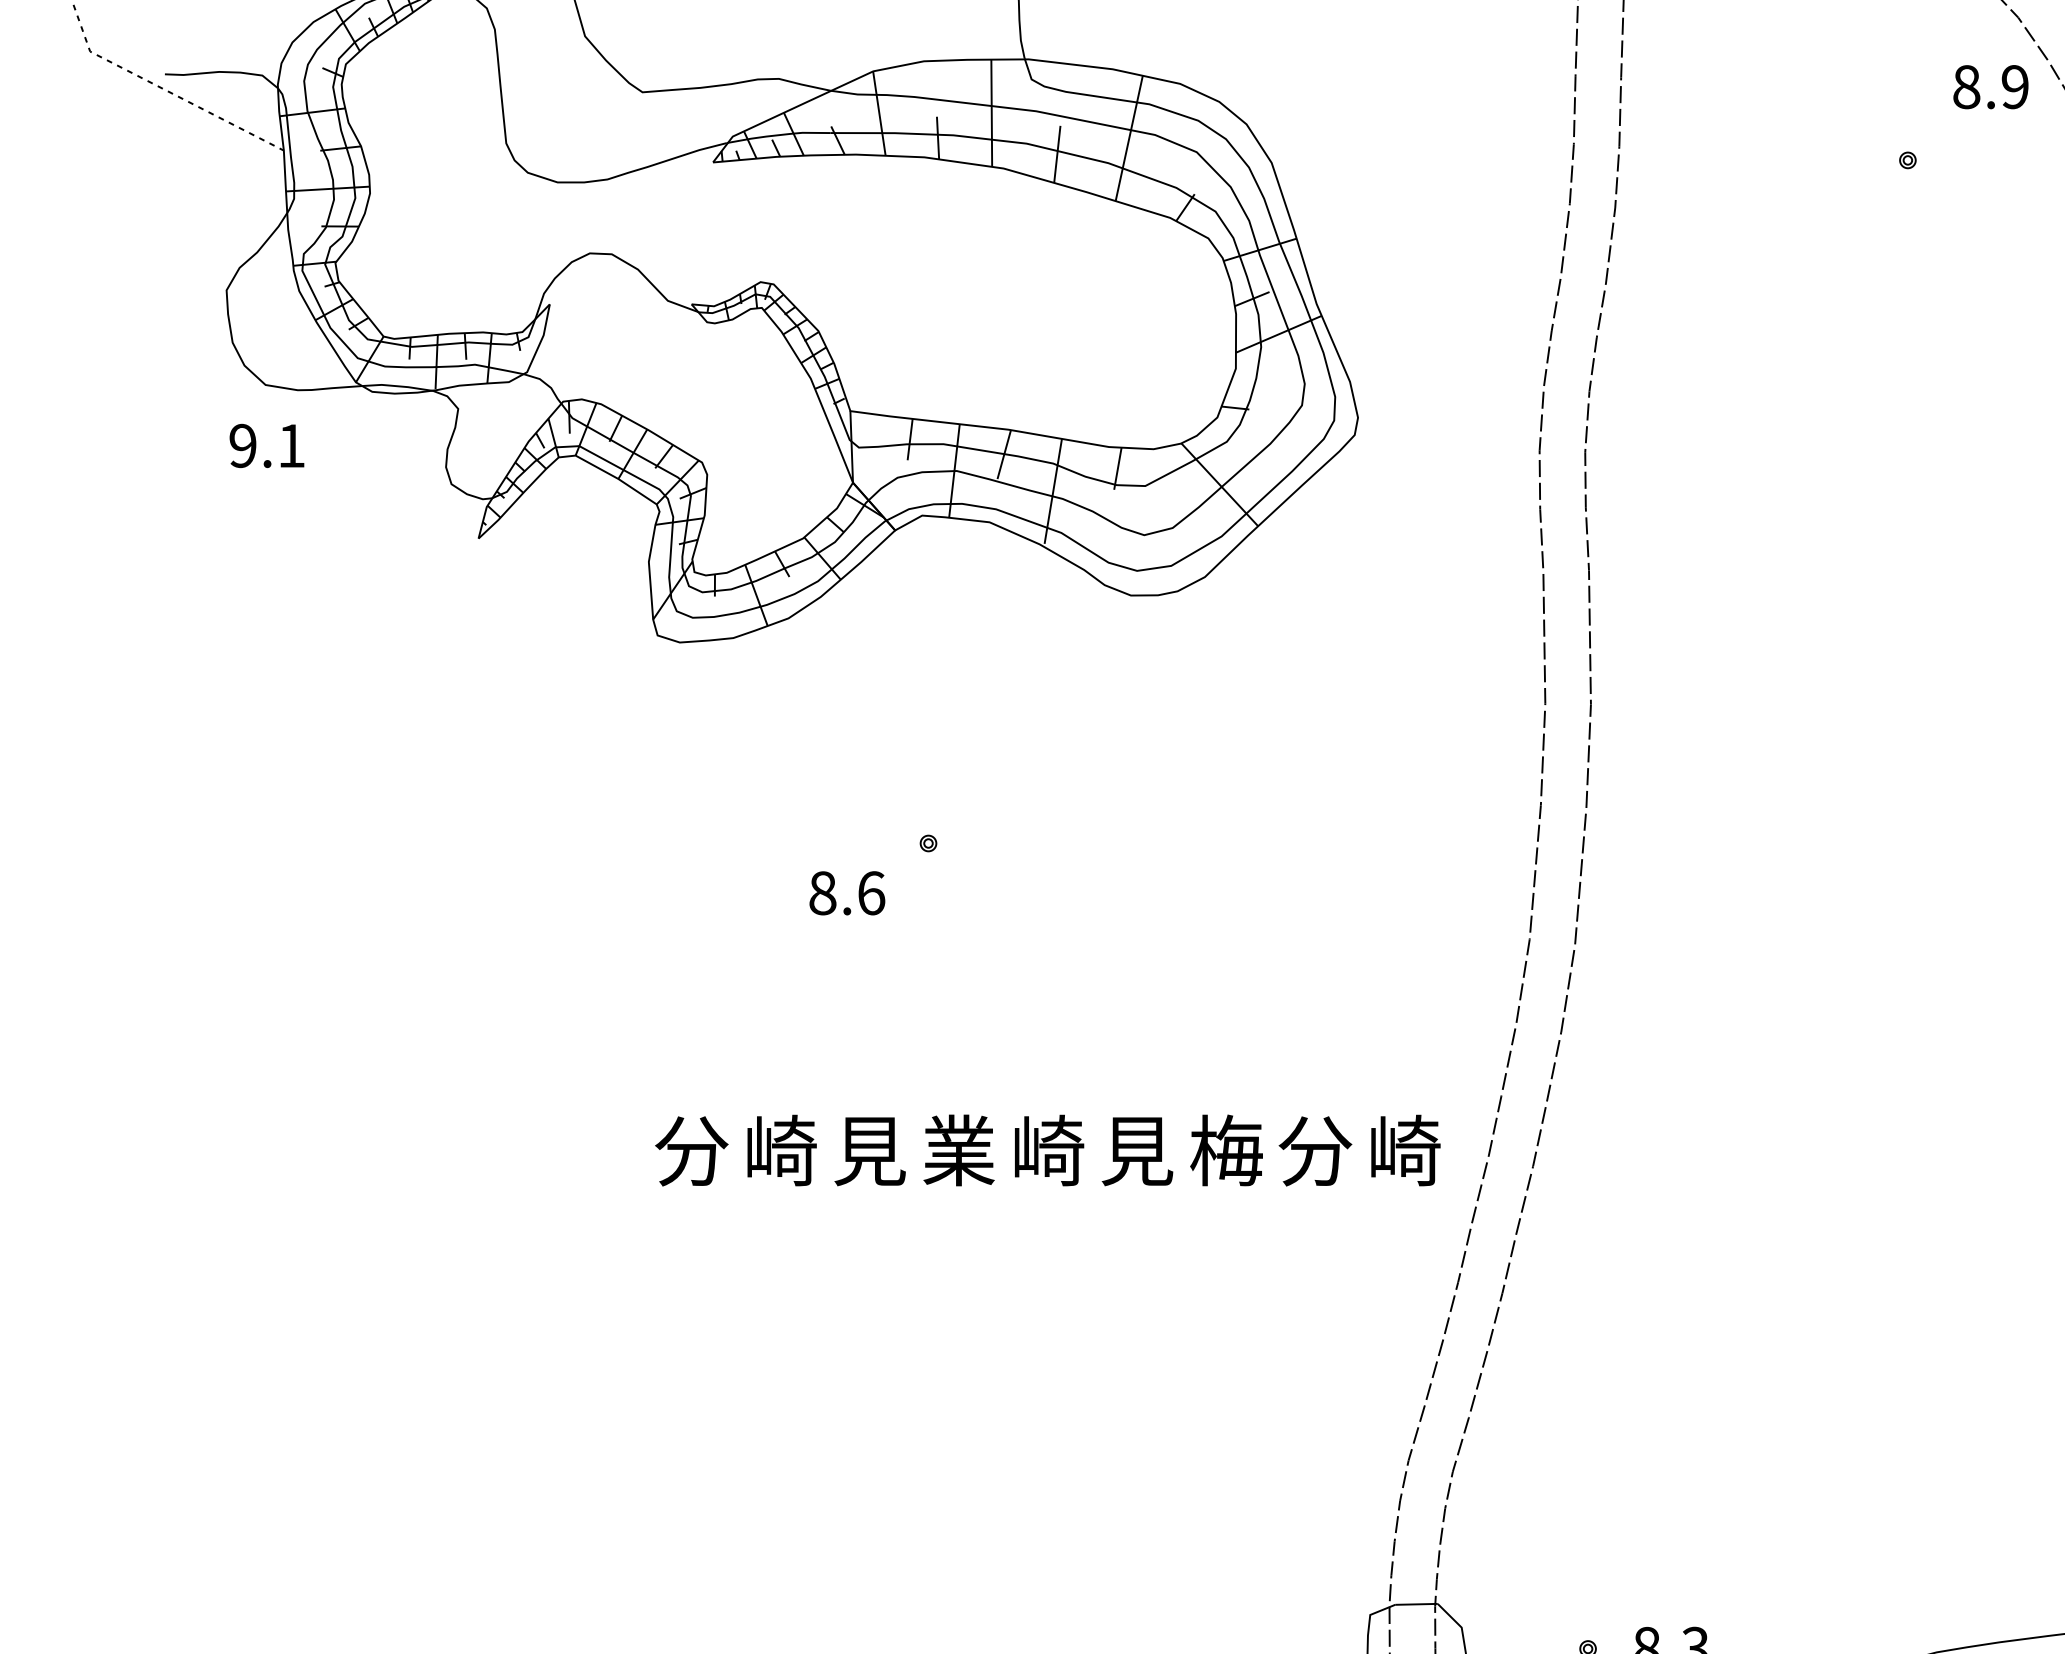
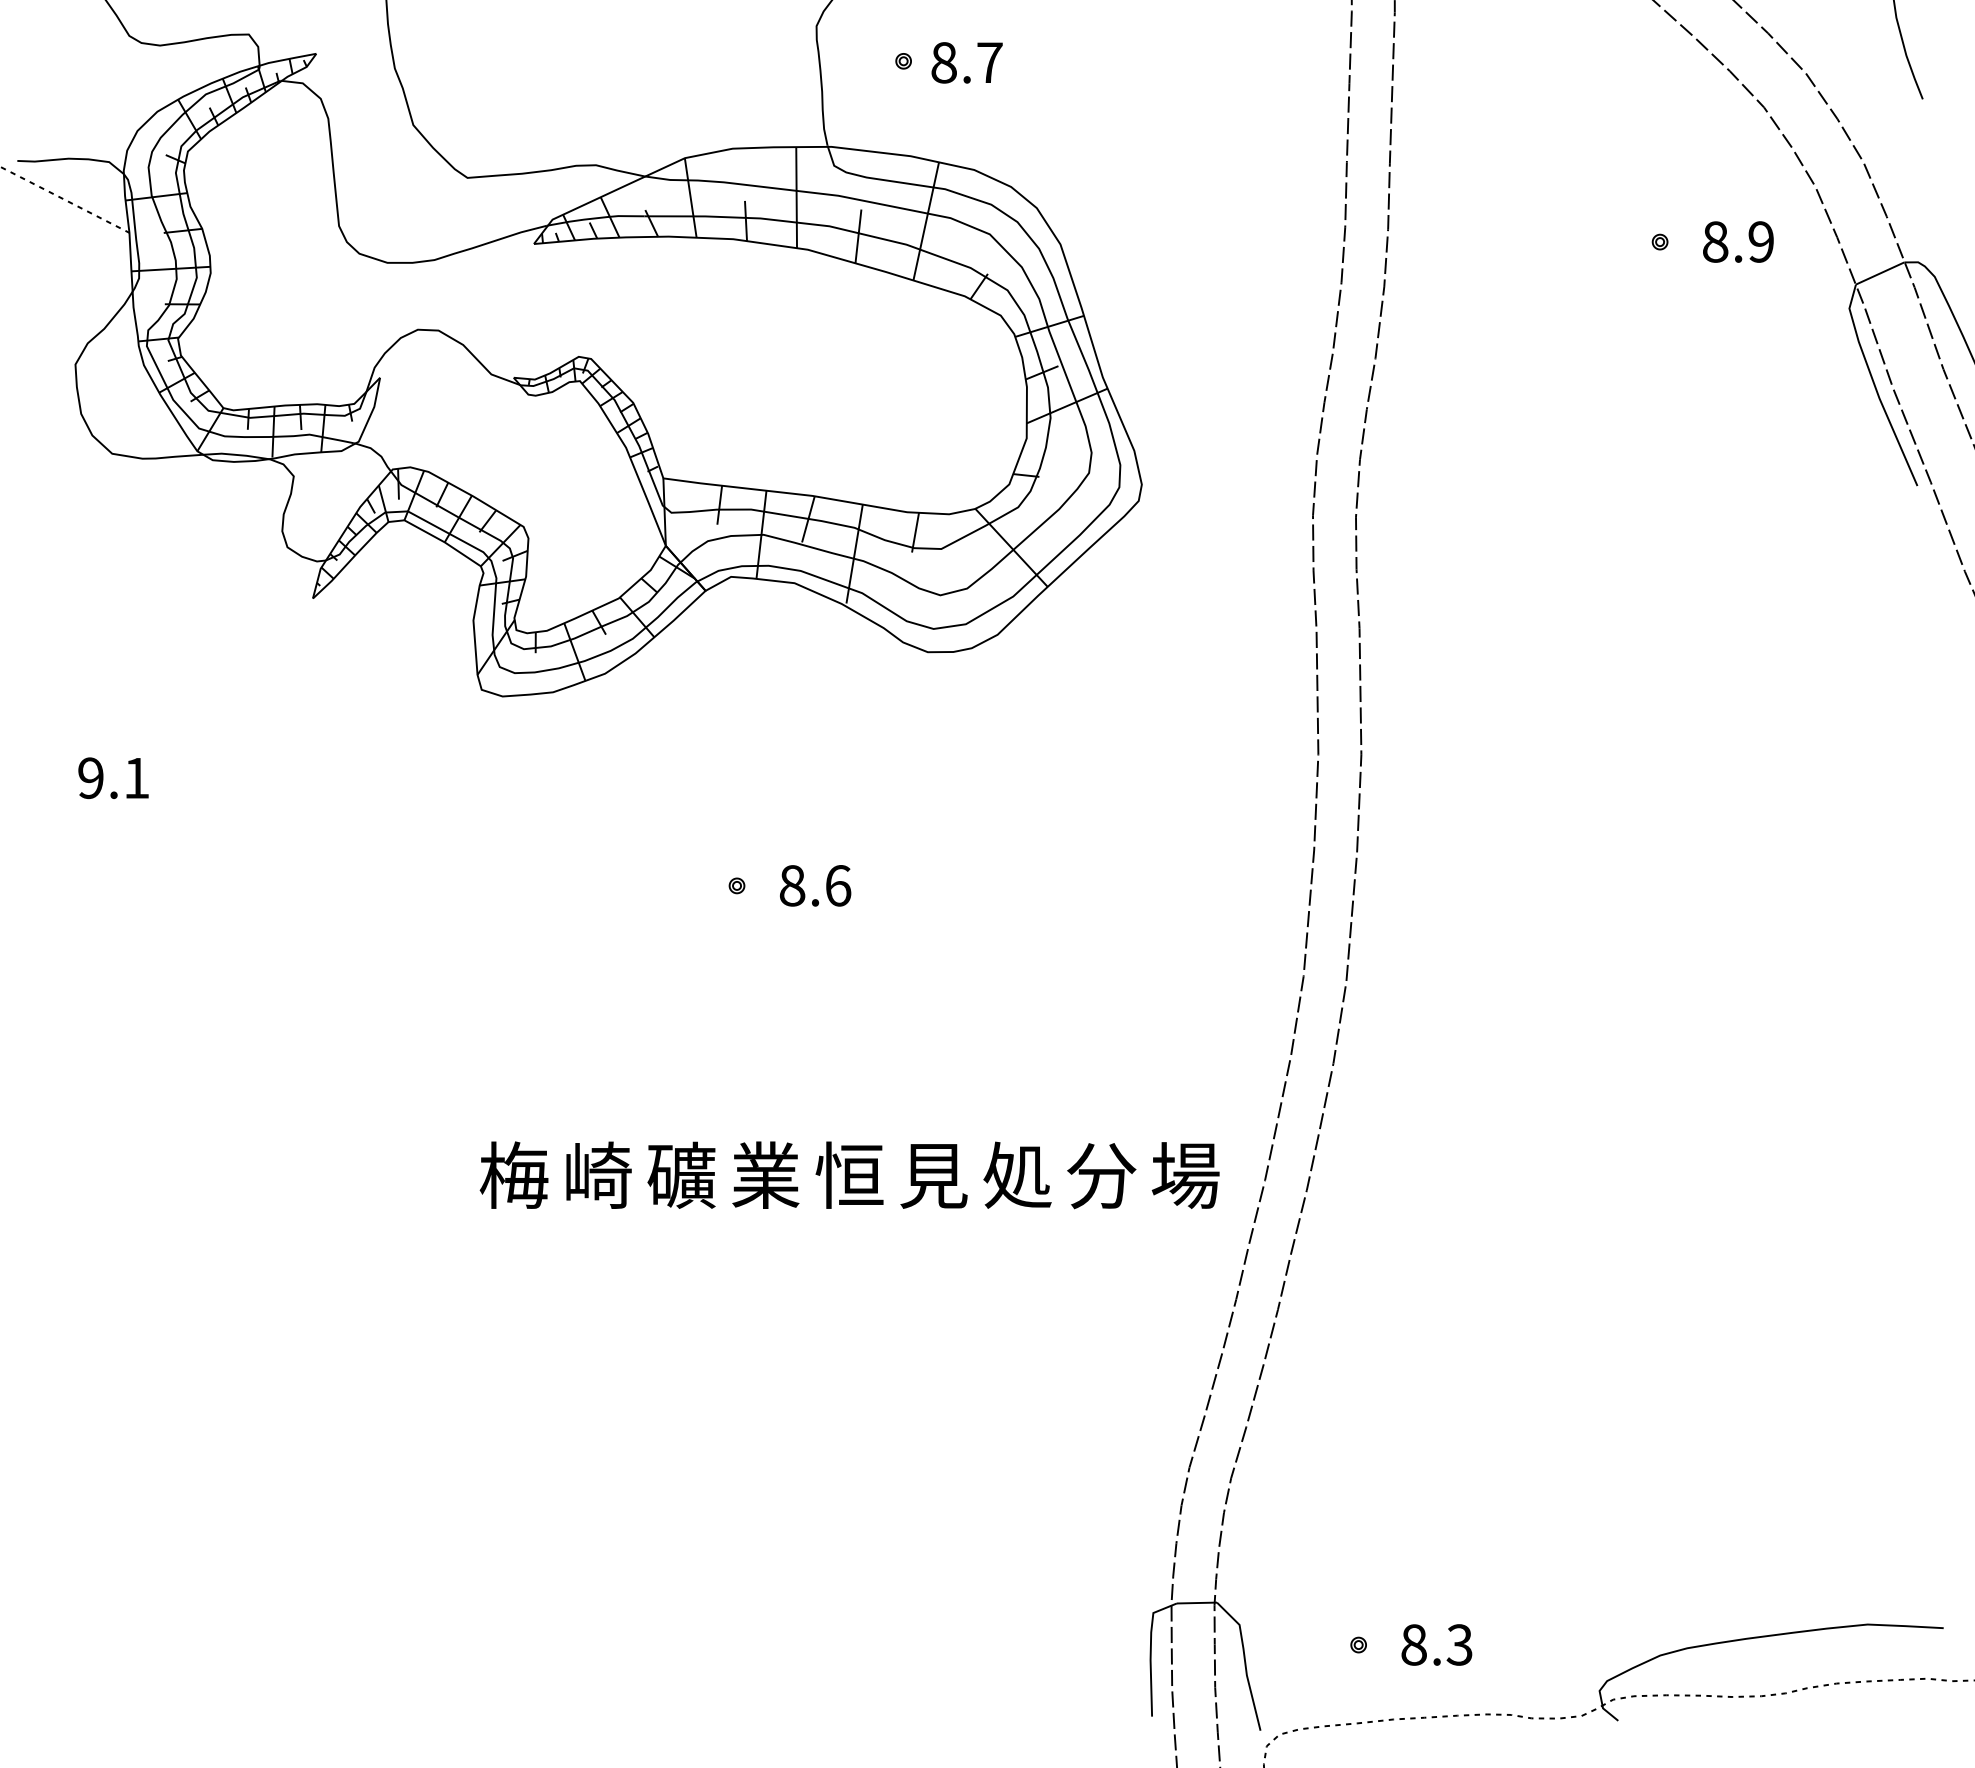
text: (1991, 86) -> (1738, 241), moved
text: (266, 445) -> (113, 777), moved
text: (847, 892) -> (815, 885), moved
text: (869, 1149) -> (681, 1174), 見 -> 礦
text: (1047, 1149) -> (849, 1174), 崎 -> 恒
text: (1226, 1149) -> (1017, 1174), 梅 -> 処
text: (691, 1150) -> (513, 1175), 分 -> 梅
text: (1404, 1150) -> (1185, 1175), 崎 -> 場

